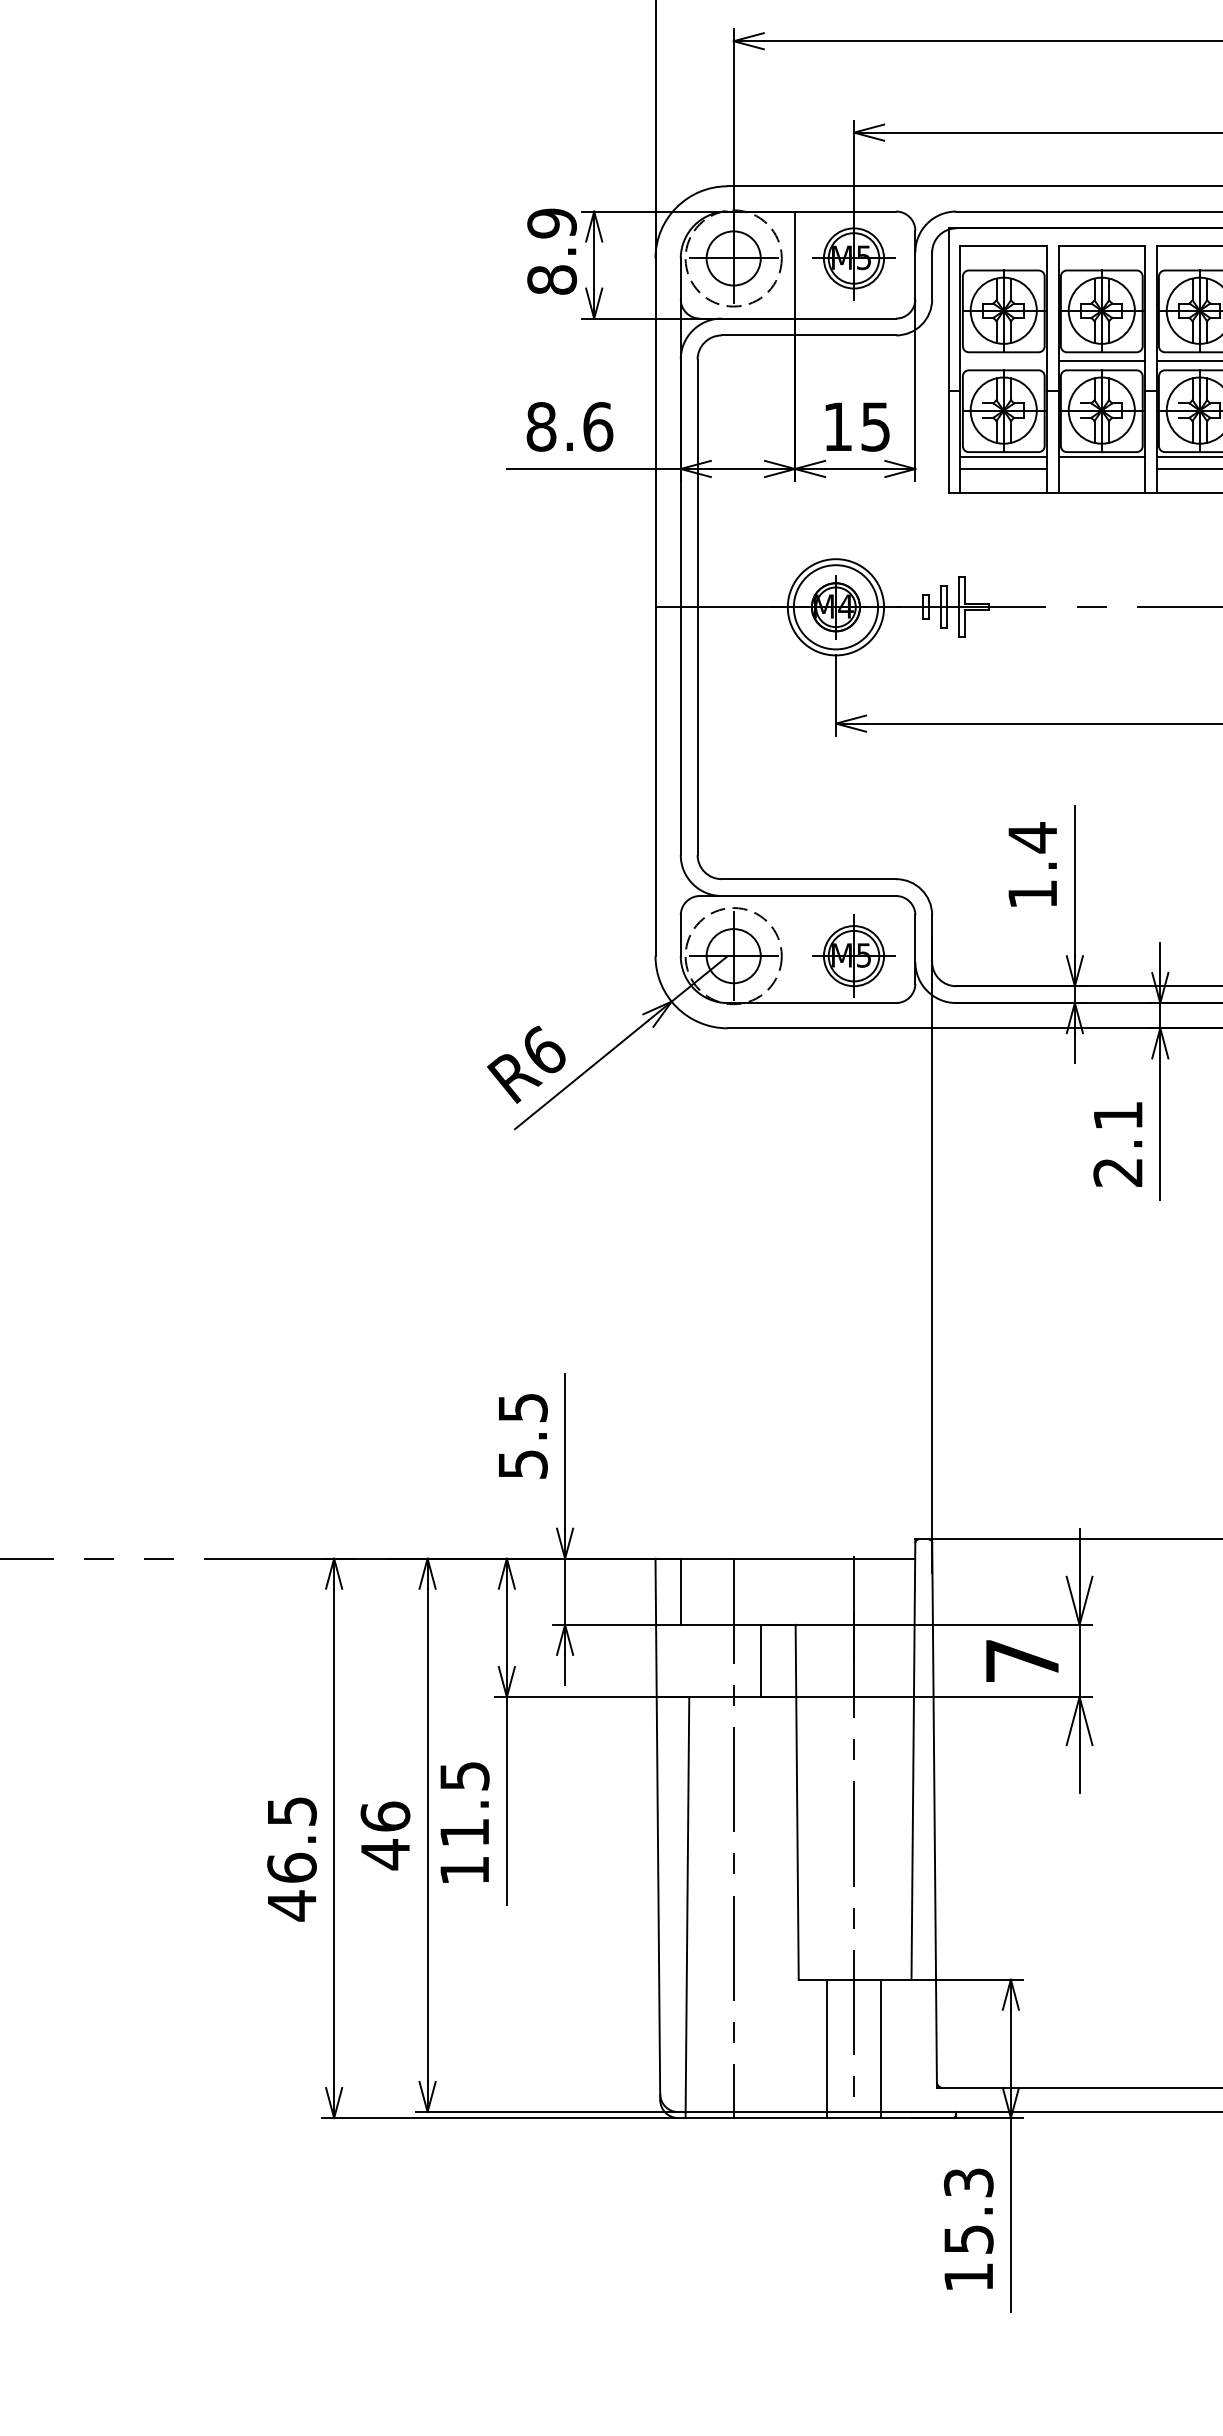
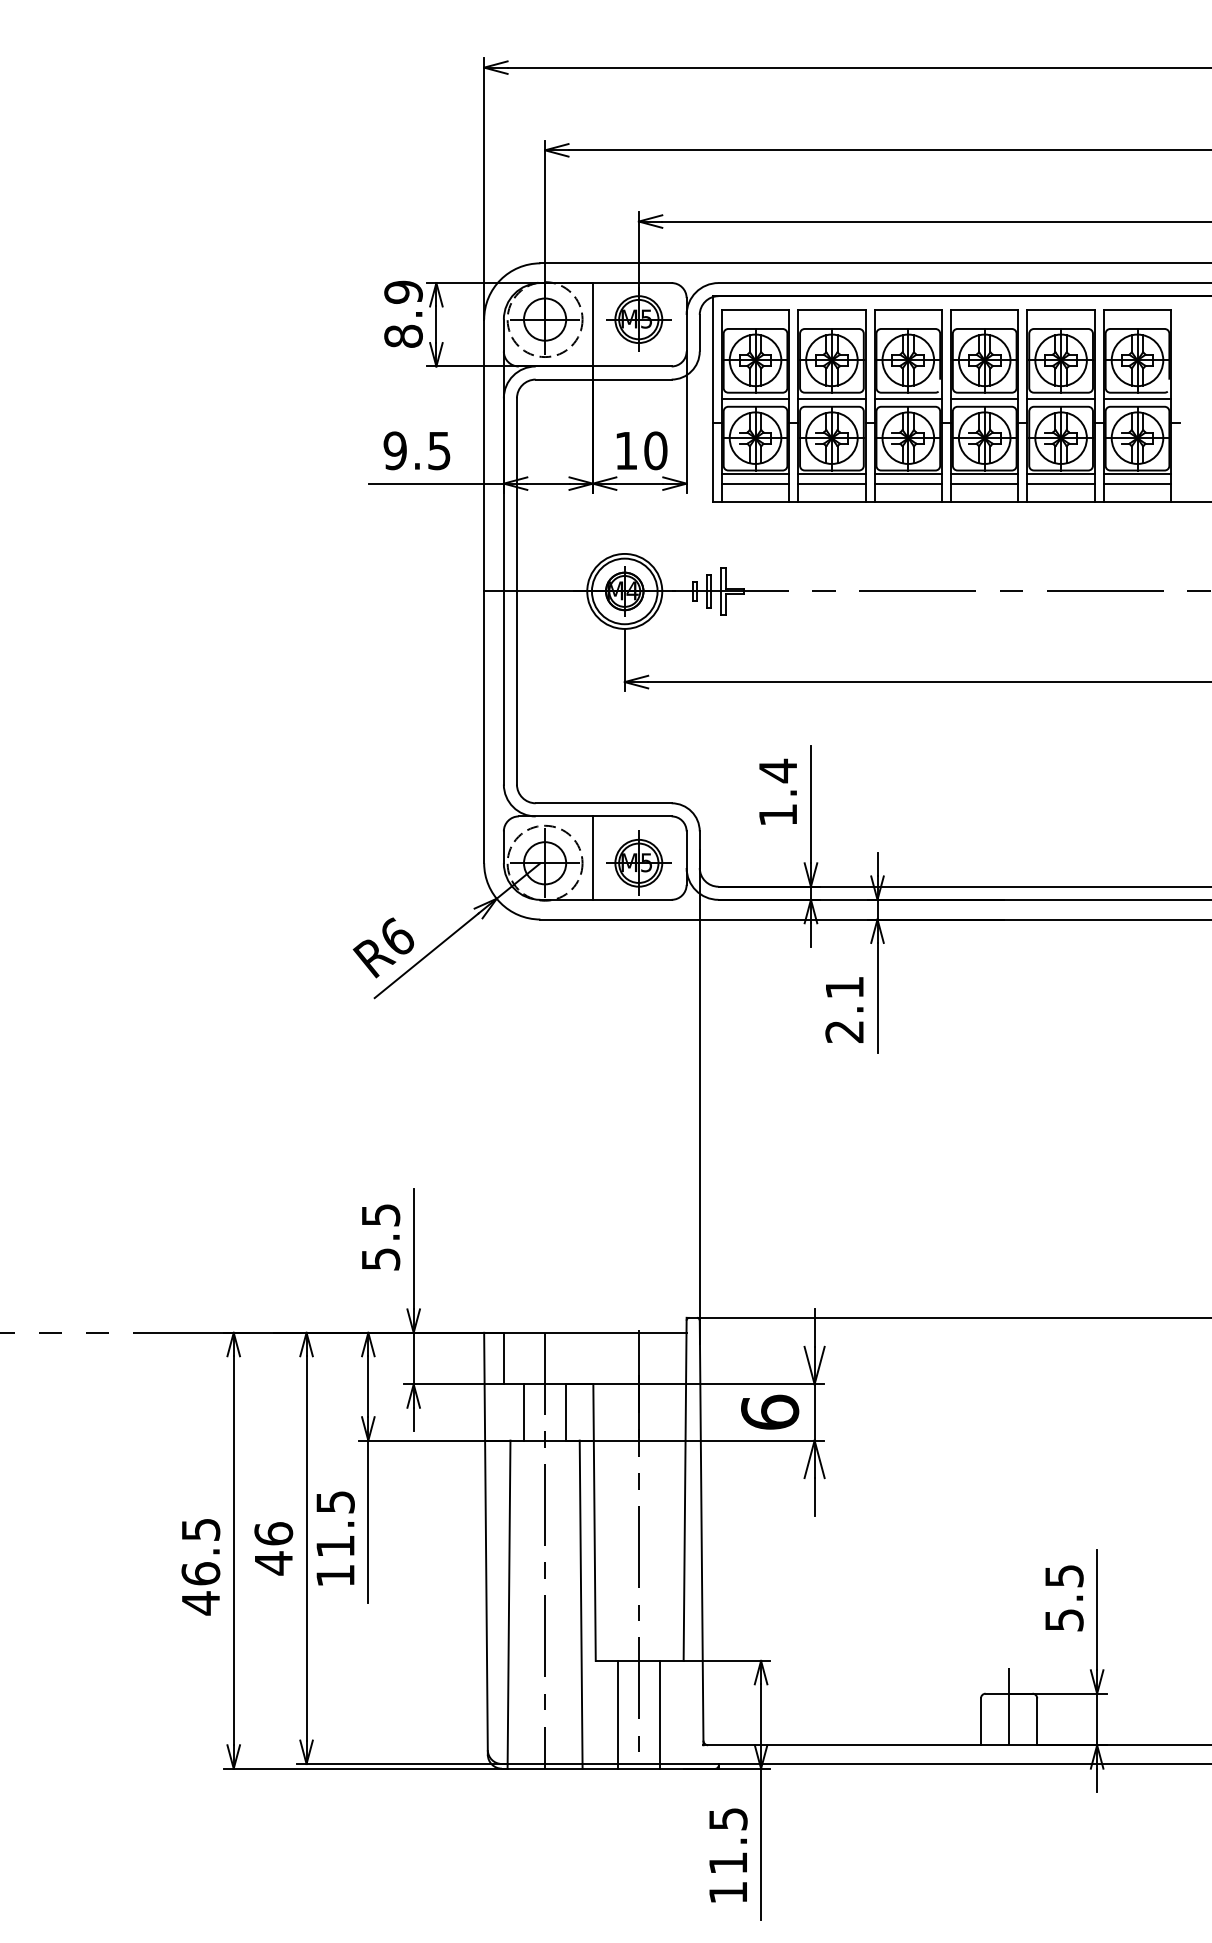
line: (1003, 360) -> (755, 399), added
text: (569, 426) -> (417, 450), 8.6 -> 9.5
text: (875, 426) -> (655, 450), 15 -> 10
line: (1101, 468) -> (831, 483), added
line: (794, 948) -> (592, 857), added
text: (1022, 1659) -> (770, 1411), 7 -> 6
line: (707, 1660) -> (524, 1412), added
line: (779, 1907) -> (580, 1604), added
text: (967, 2211) -> (727, 1841), 15.3 -> 11.5

